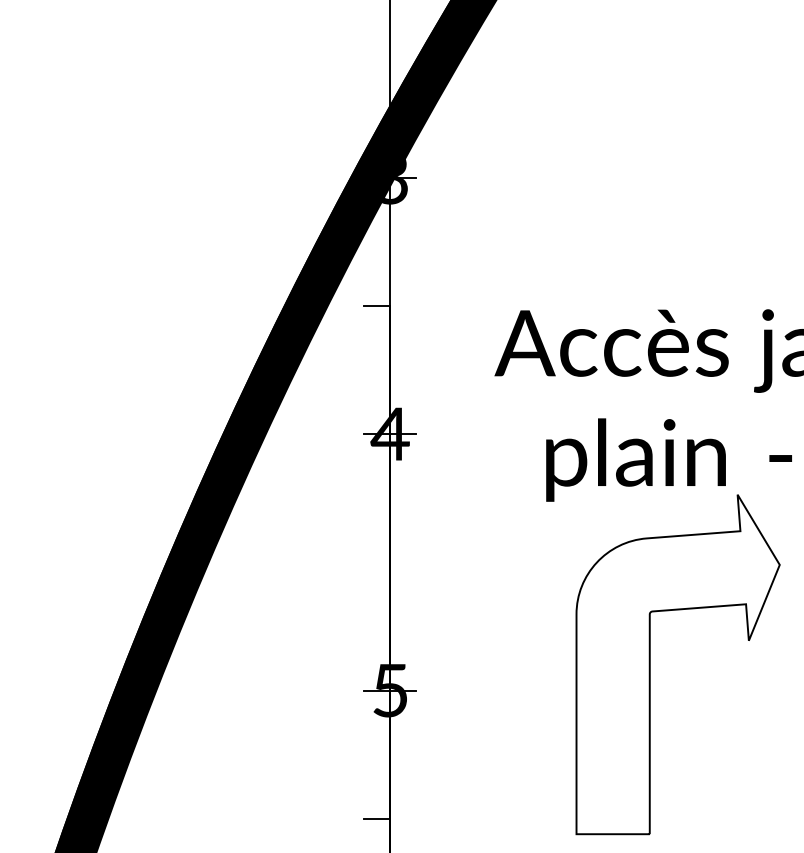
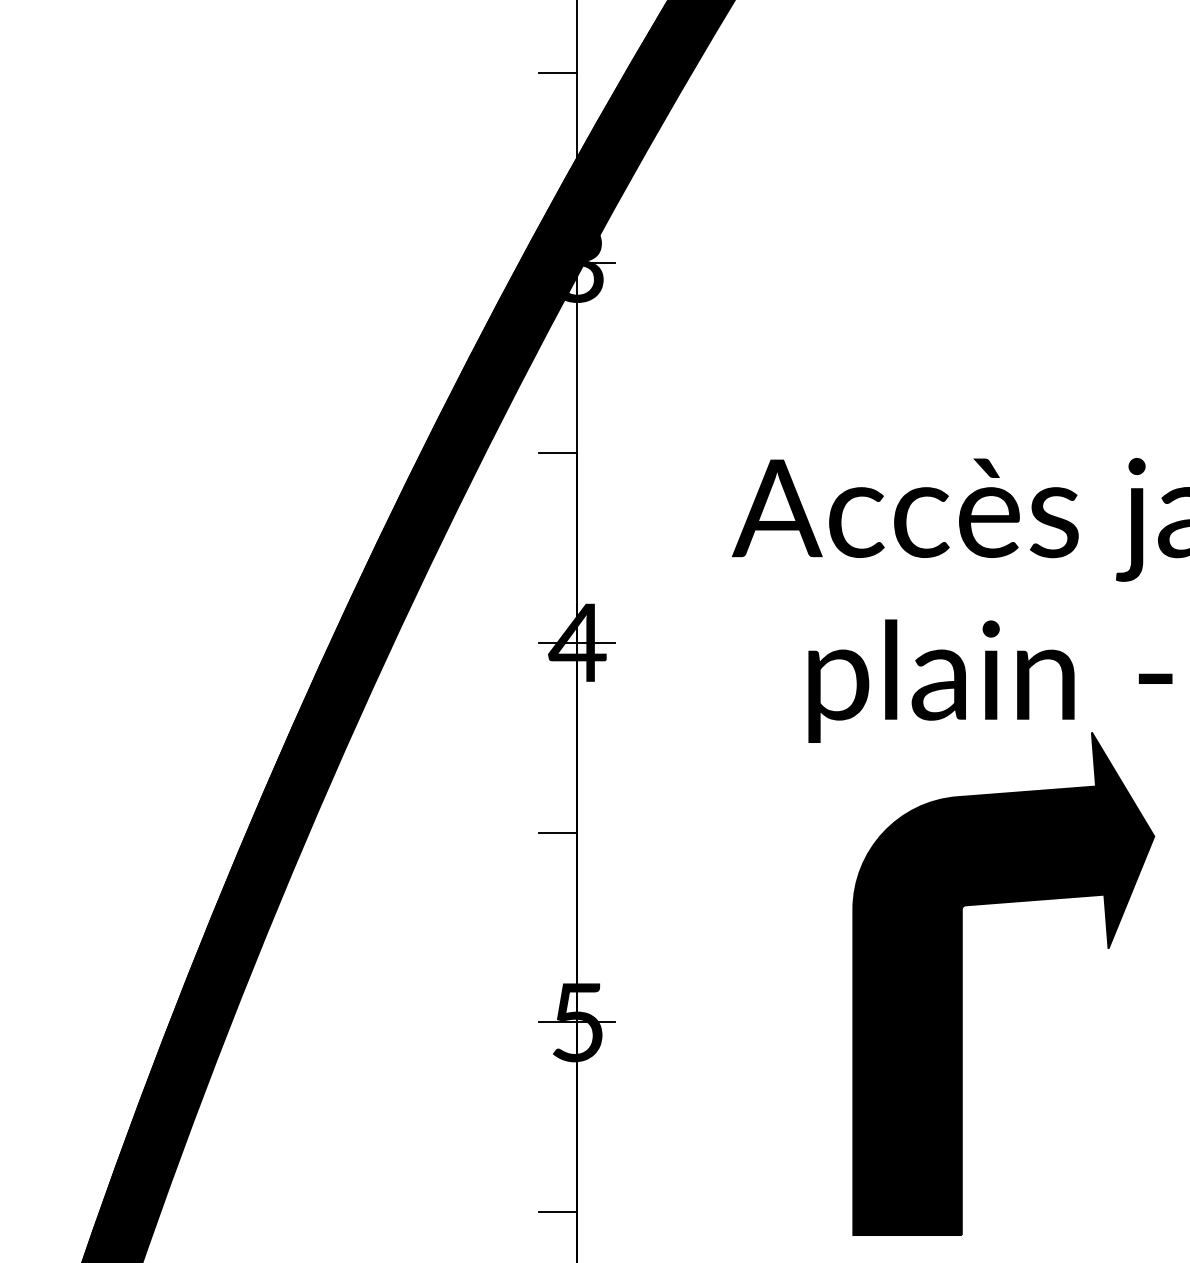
line: (377, 49) -> (558, 73), added
line: (377, 562) -> (558, 832), added
fill: (677, 664) -> (1002, 983), added

